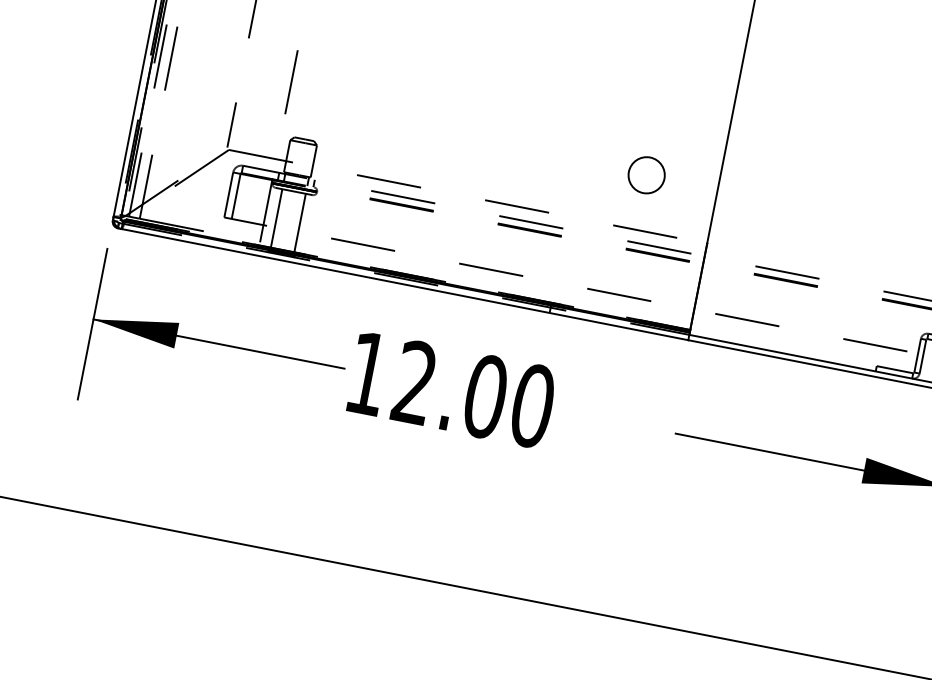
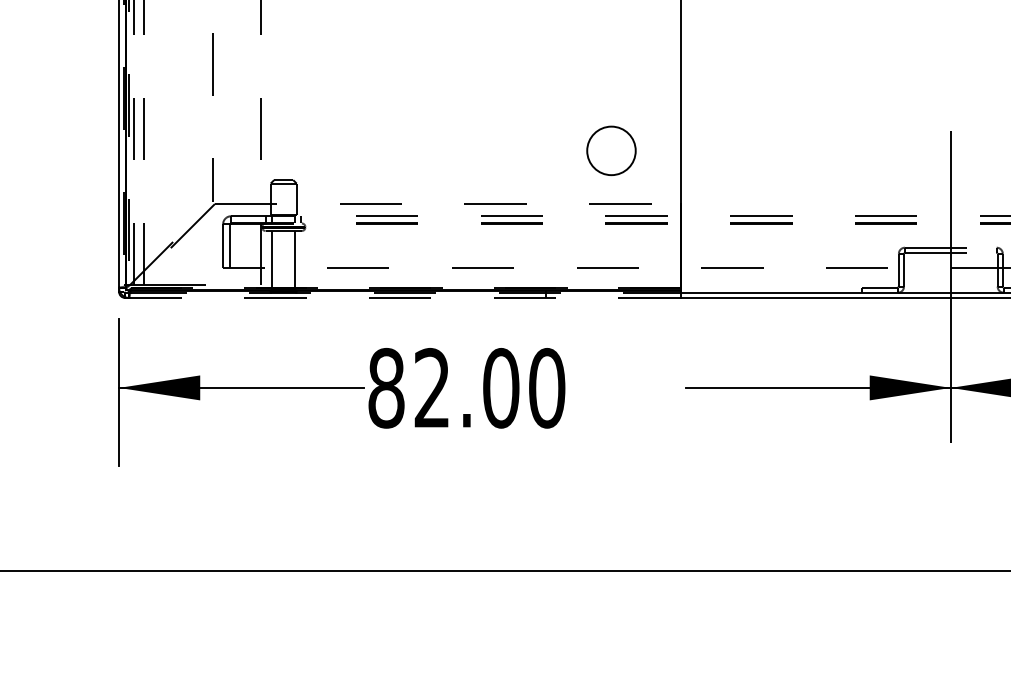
circle: (646, 174) -> (611, 150), size x1.4
line: (404, 284) -> (404, 297), solid -> dashed
text: (368, 372) -> (386, 387), 12.00 -> 82.00

